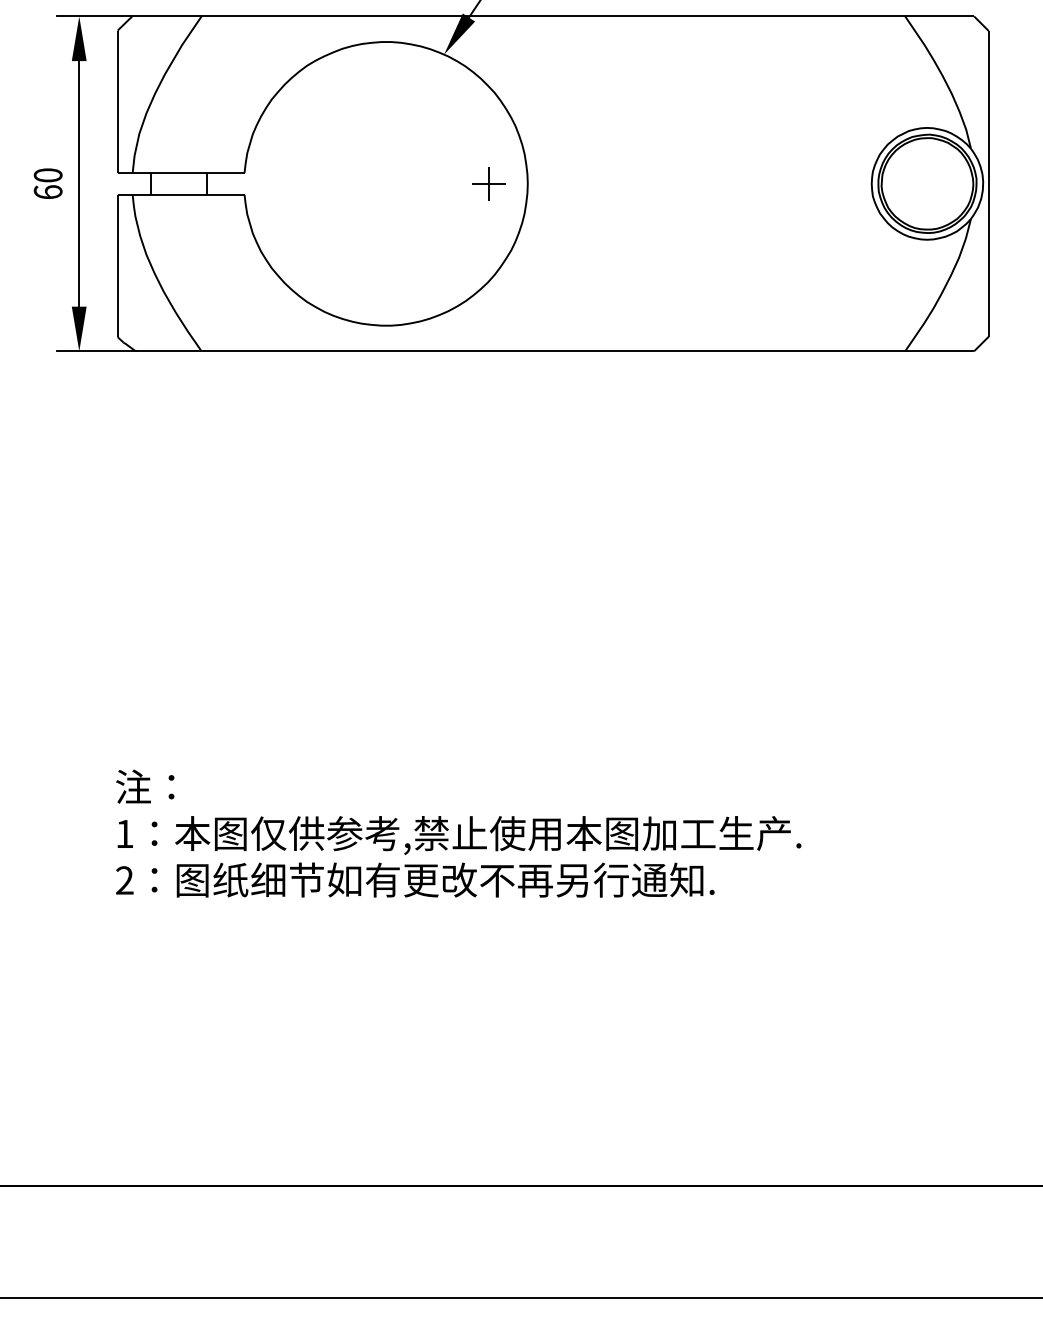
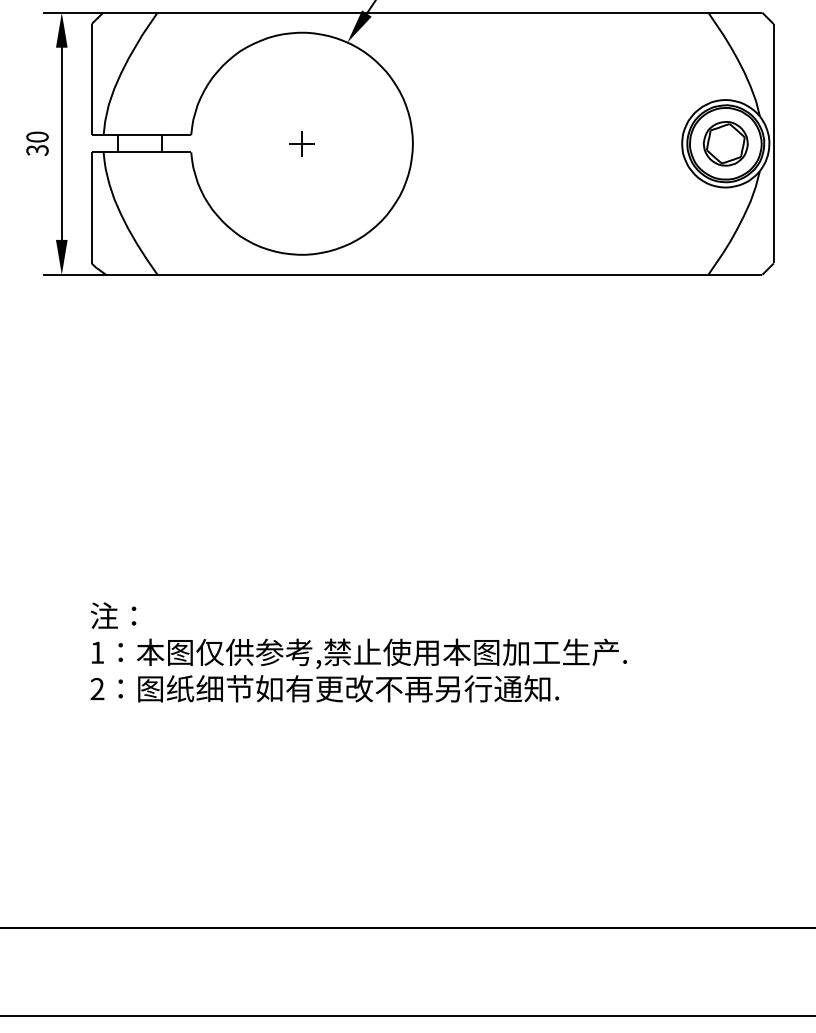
part: (488, 183) -> (301, 143), moved
part: (927, 183) -> (725, 143), added
text: (47, 192) -> (36, 150), 60 -> 30

